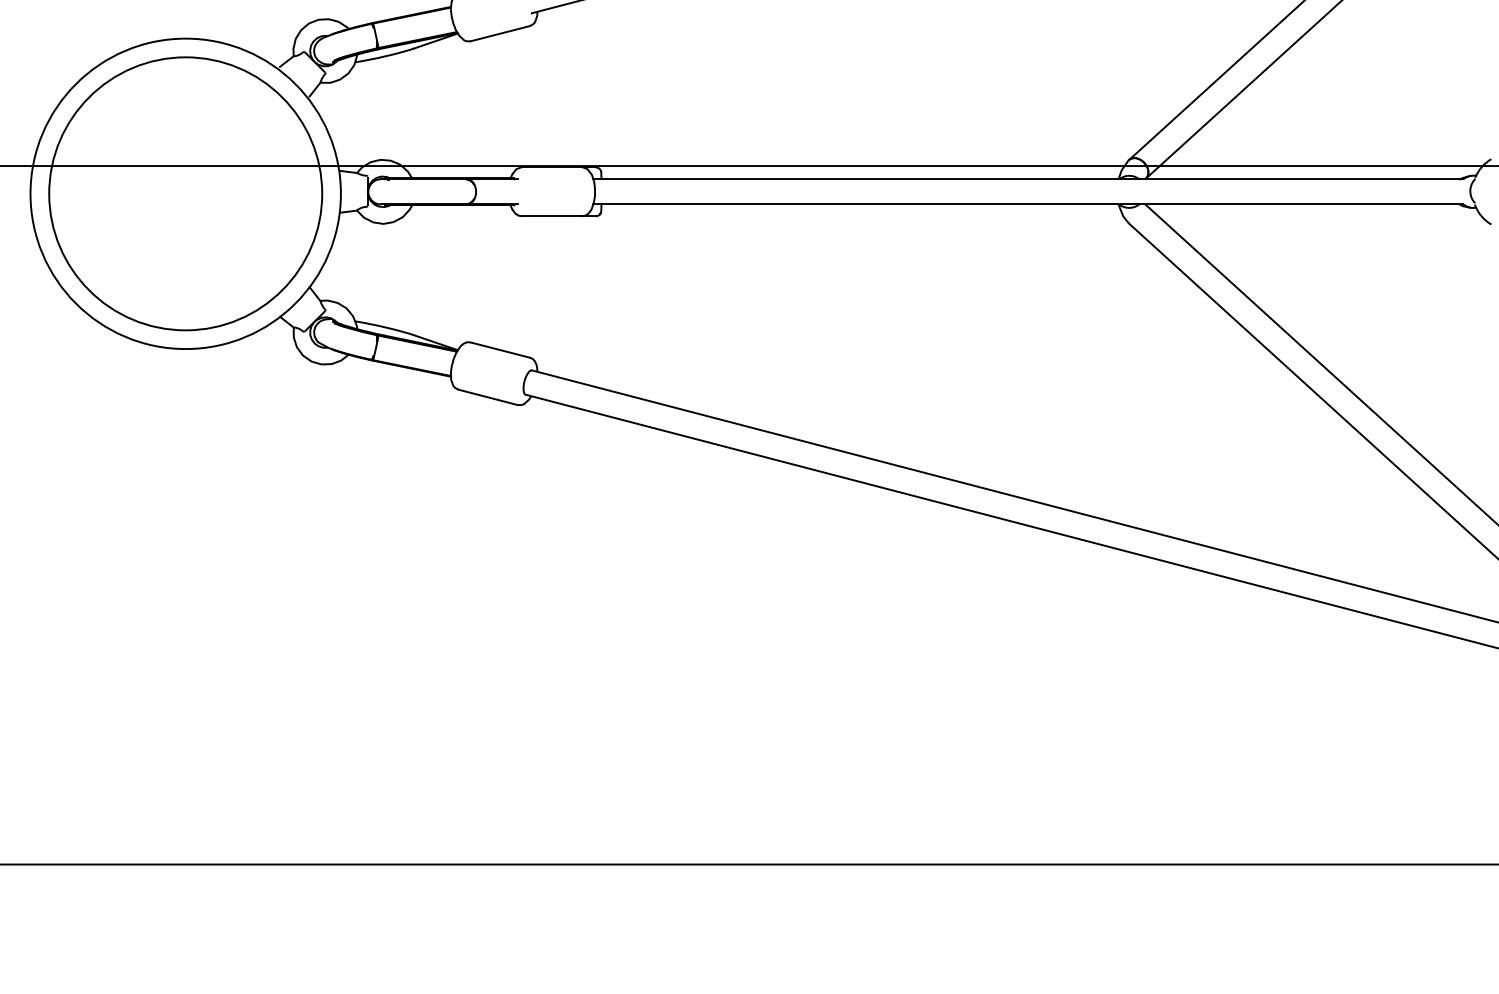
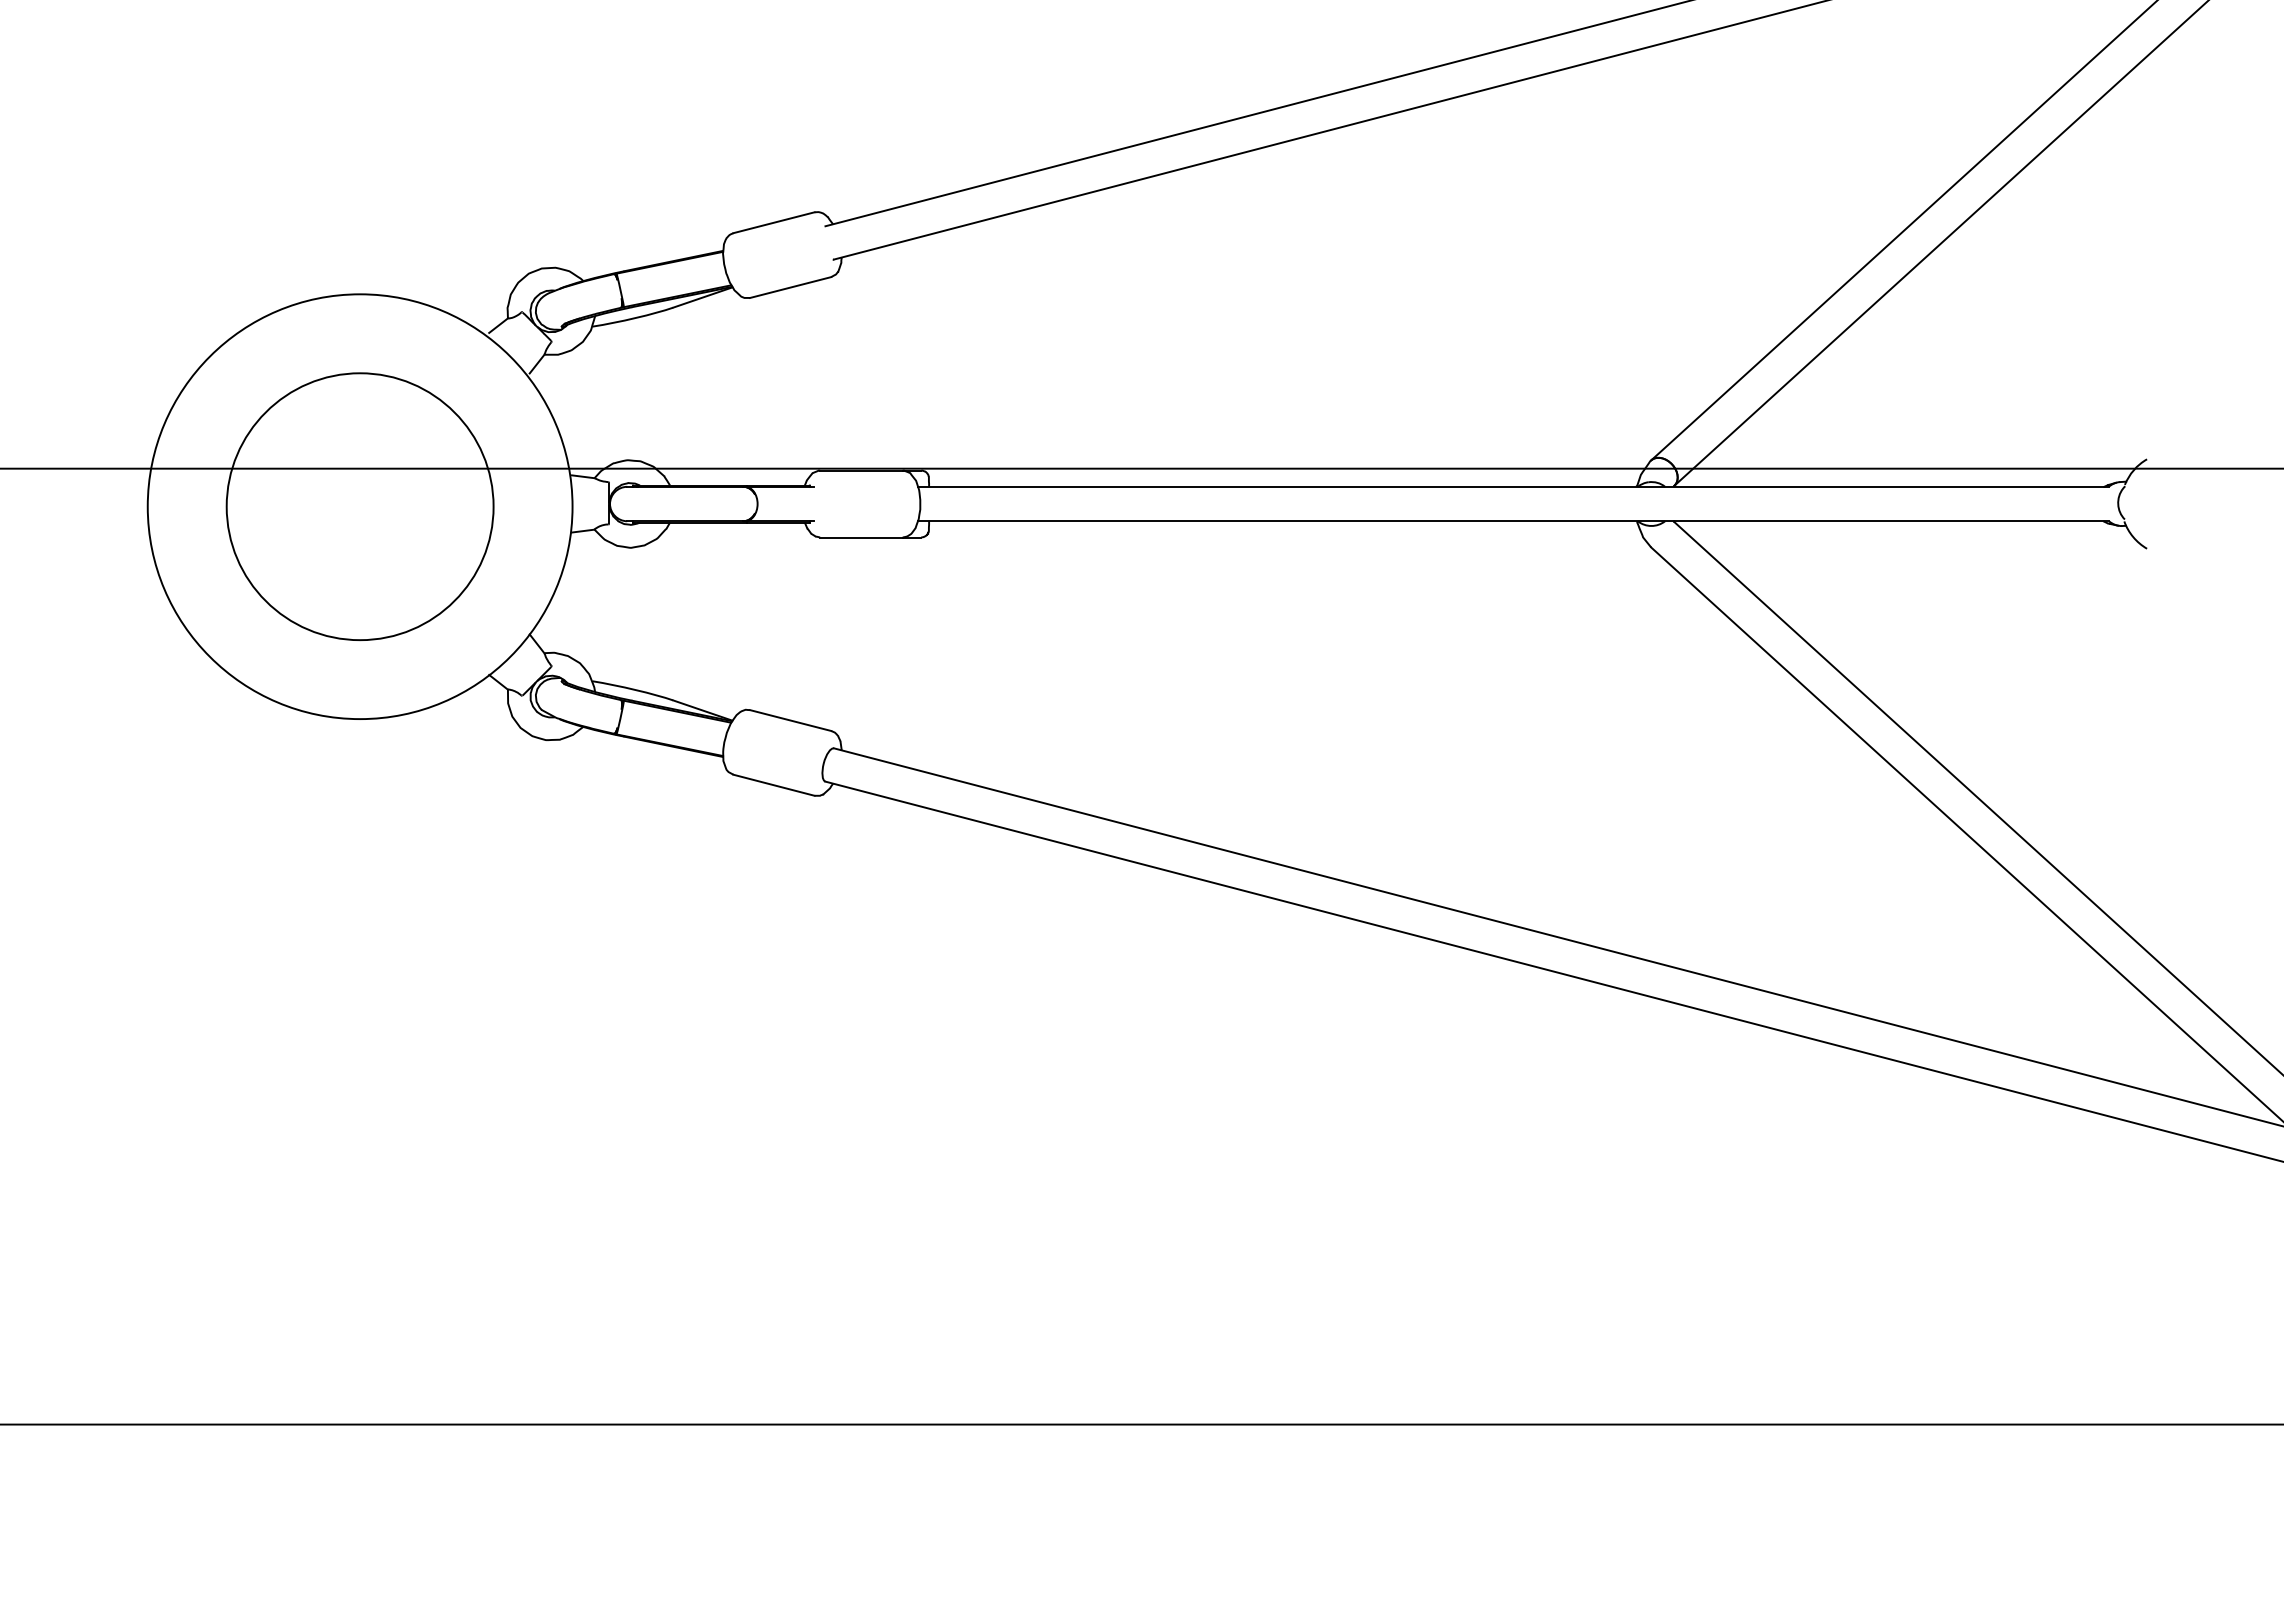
circle: (185, 193) -> (359, 506), size x0.71

